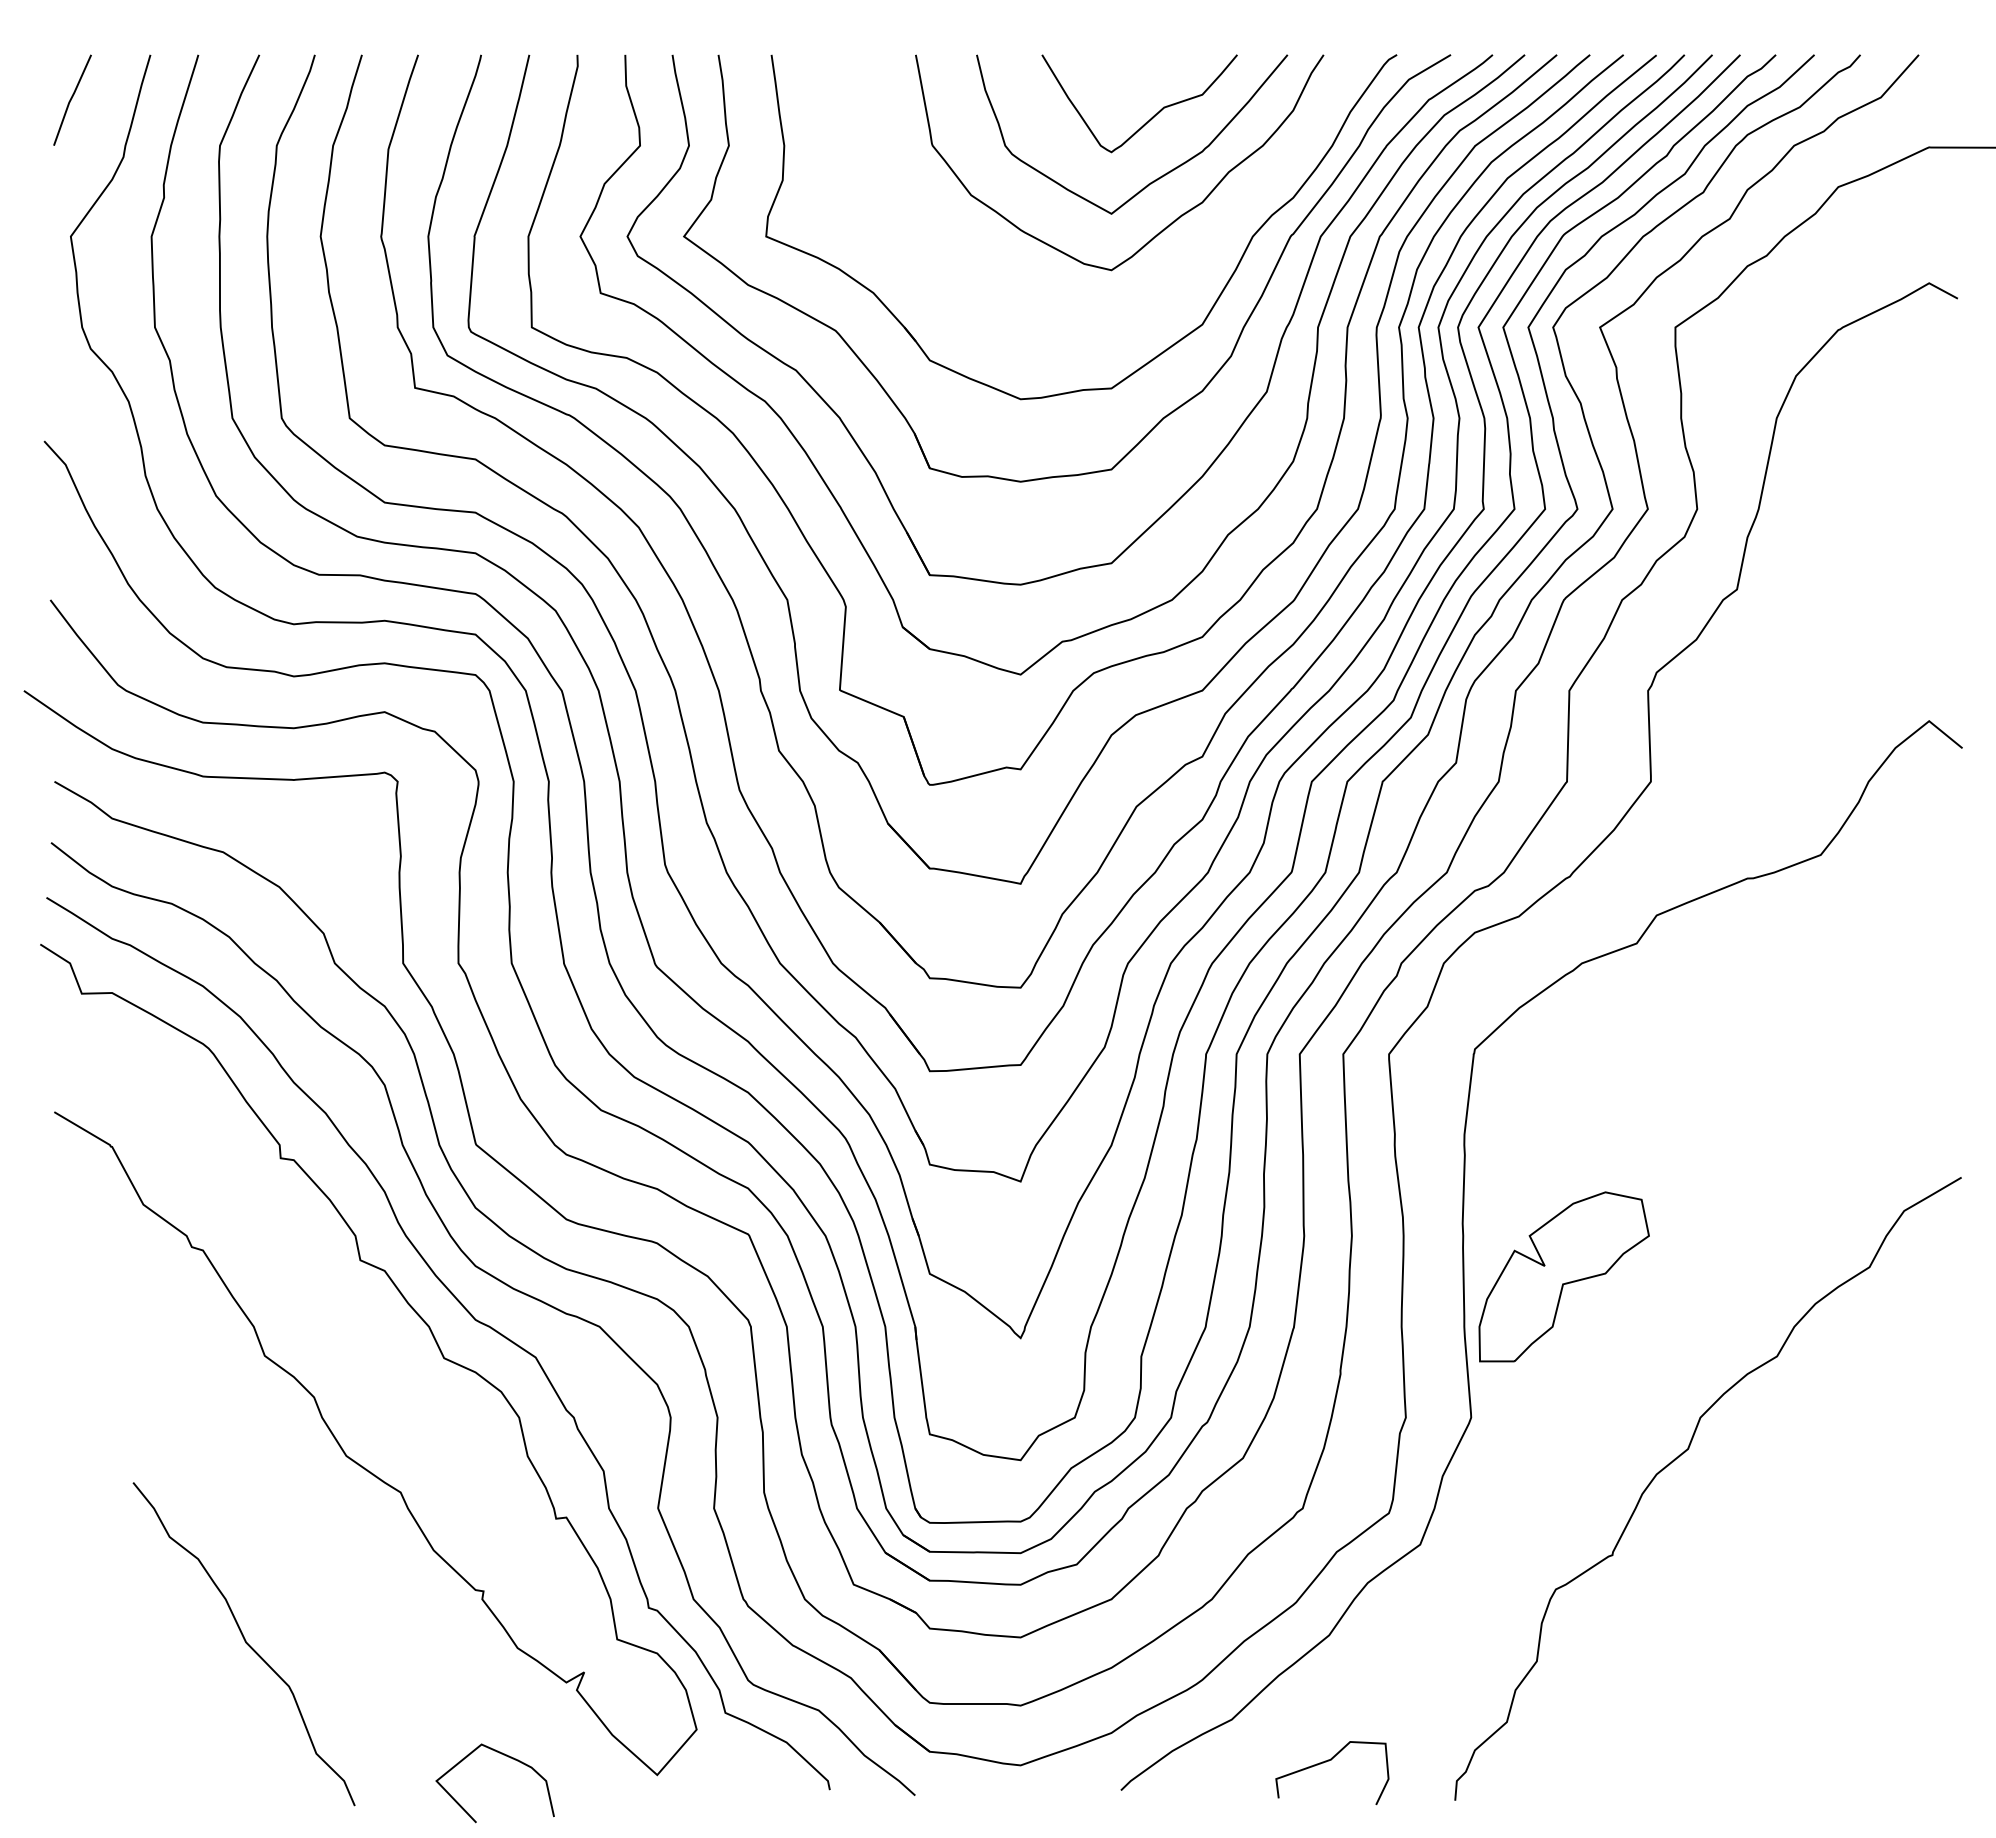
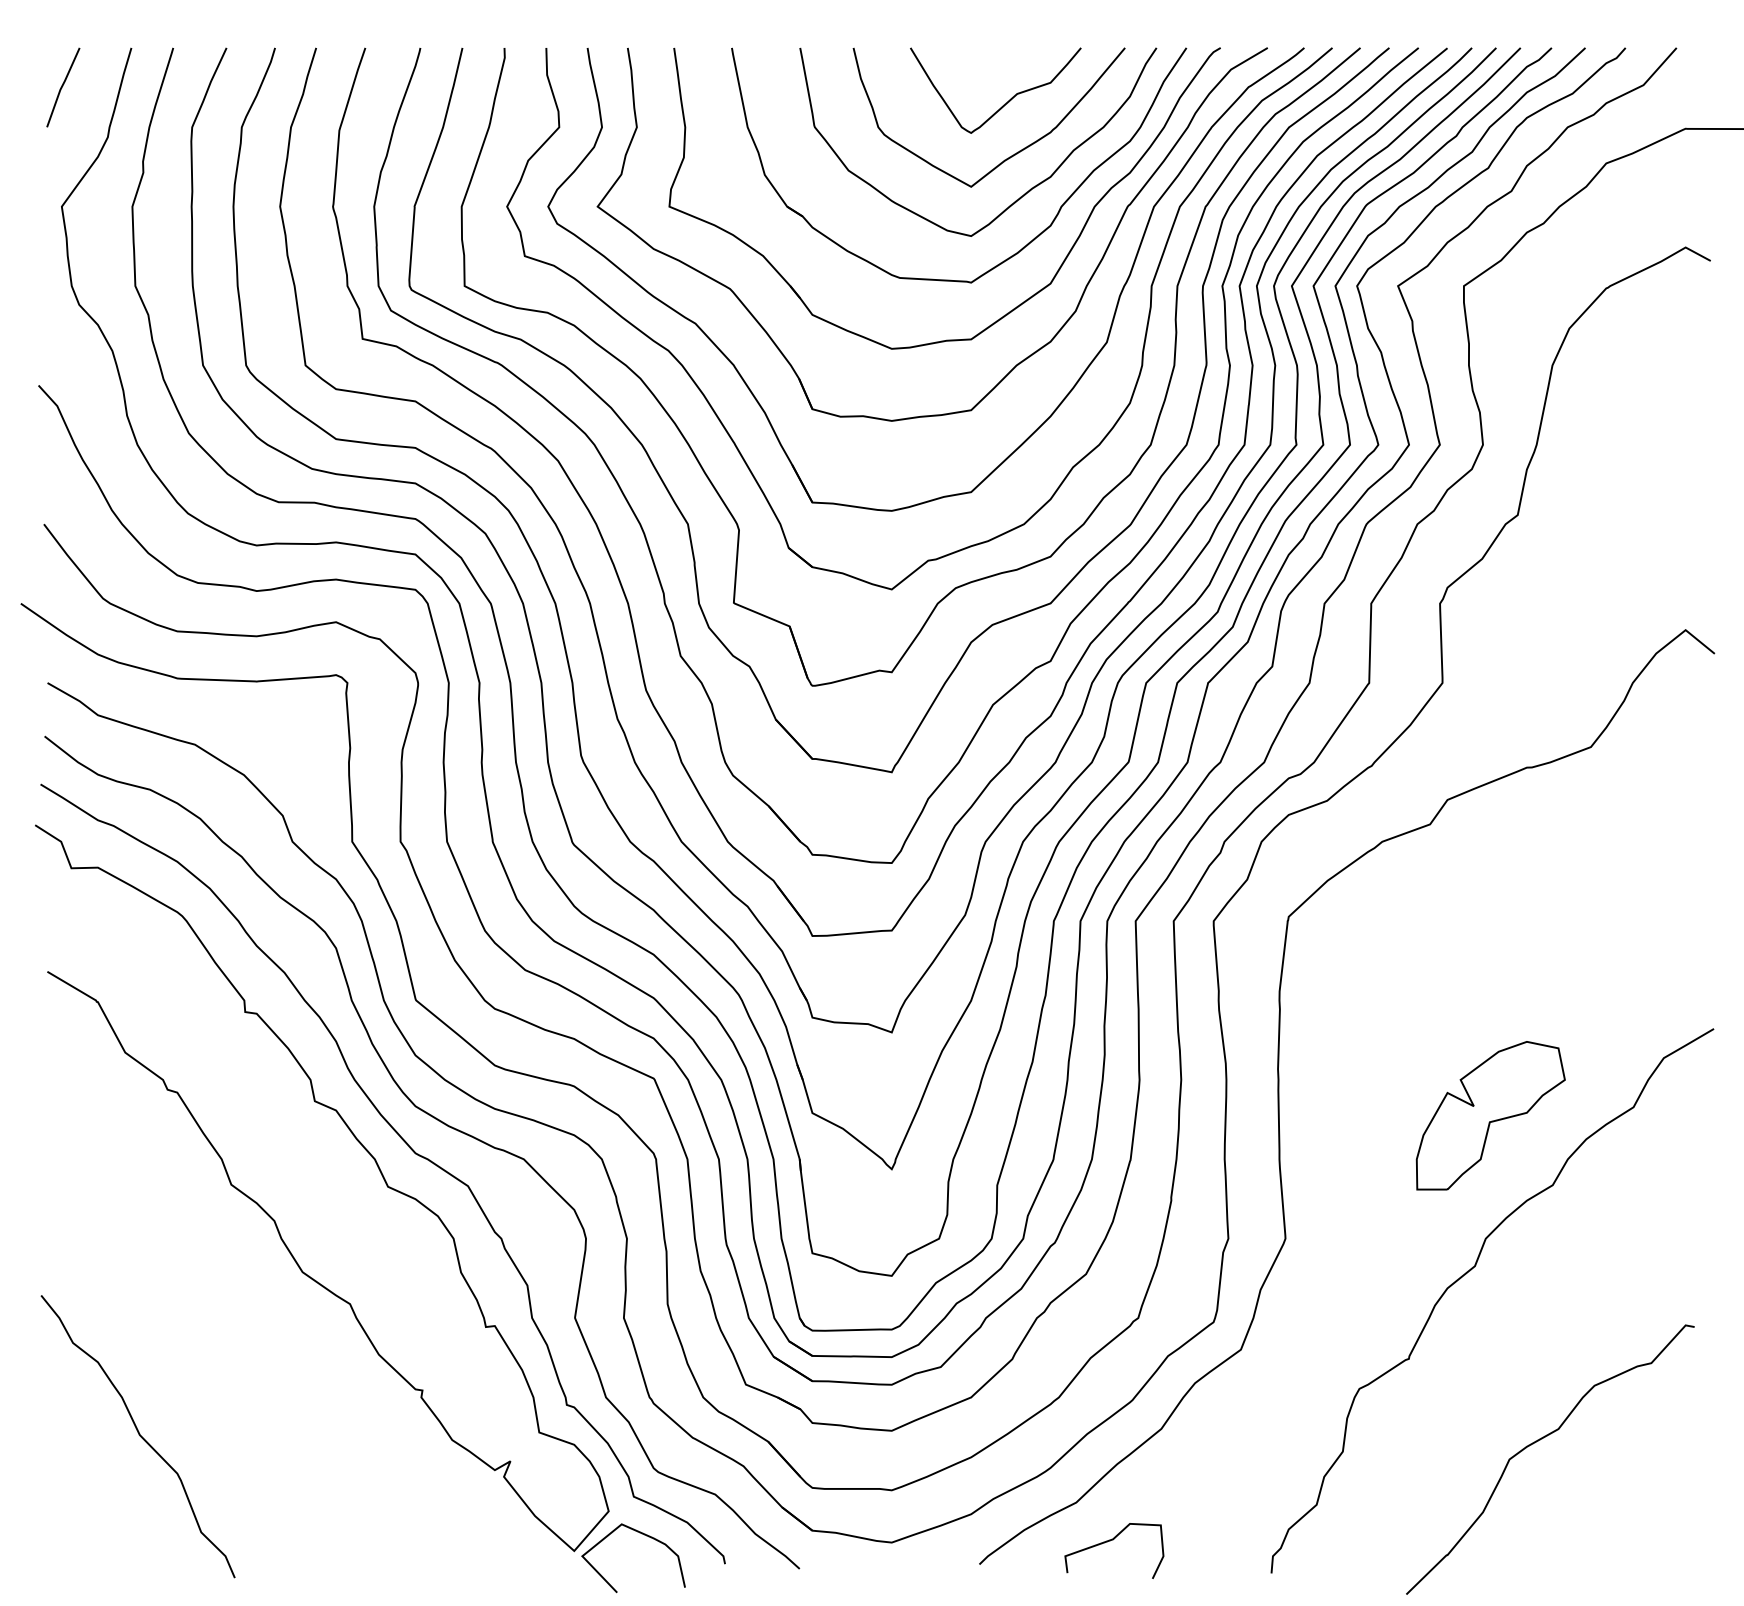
part: (1172, 281) -> (1024, 245), added
part: (1563, 1276) -> (1490, 1115), moved
curve: (245, 1643) -> (139, 1436), moved
curve: (1759, 1650) -> (1537, 1442), added
curve: (503, 1755) -> (640, 1533), moved
curve: (1329, 1761) -> (1111, 1540), moved

